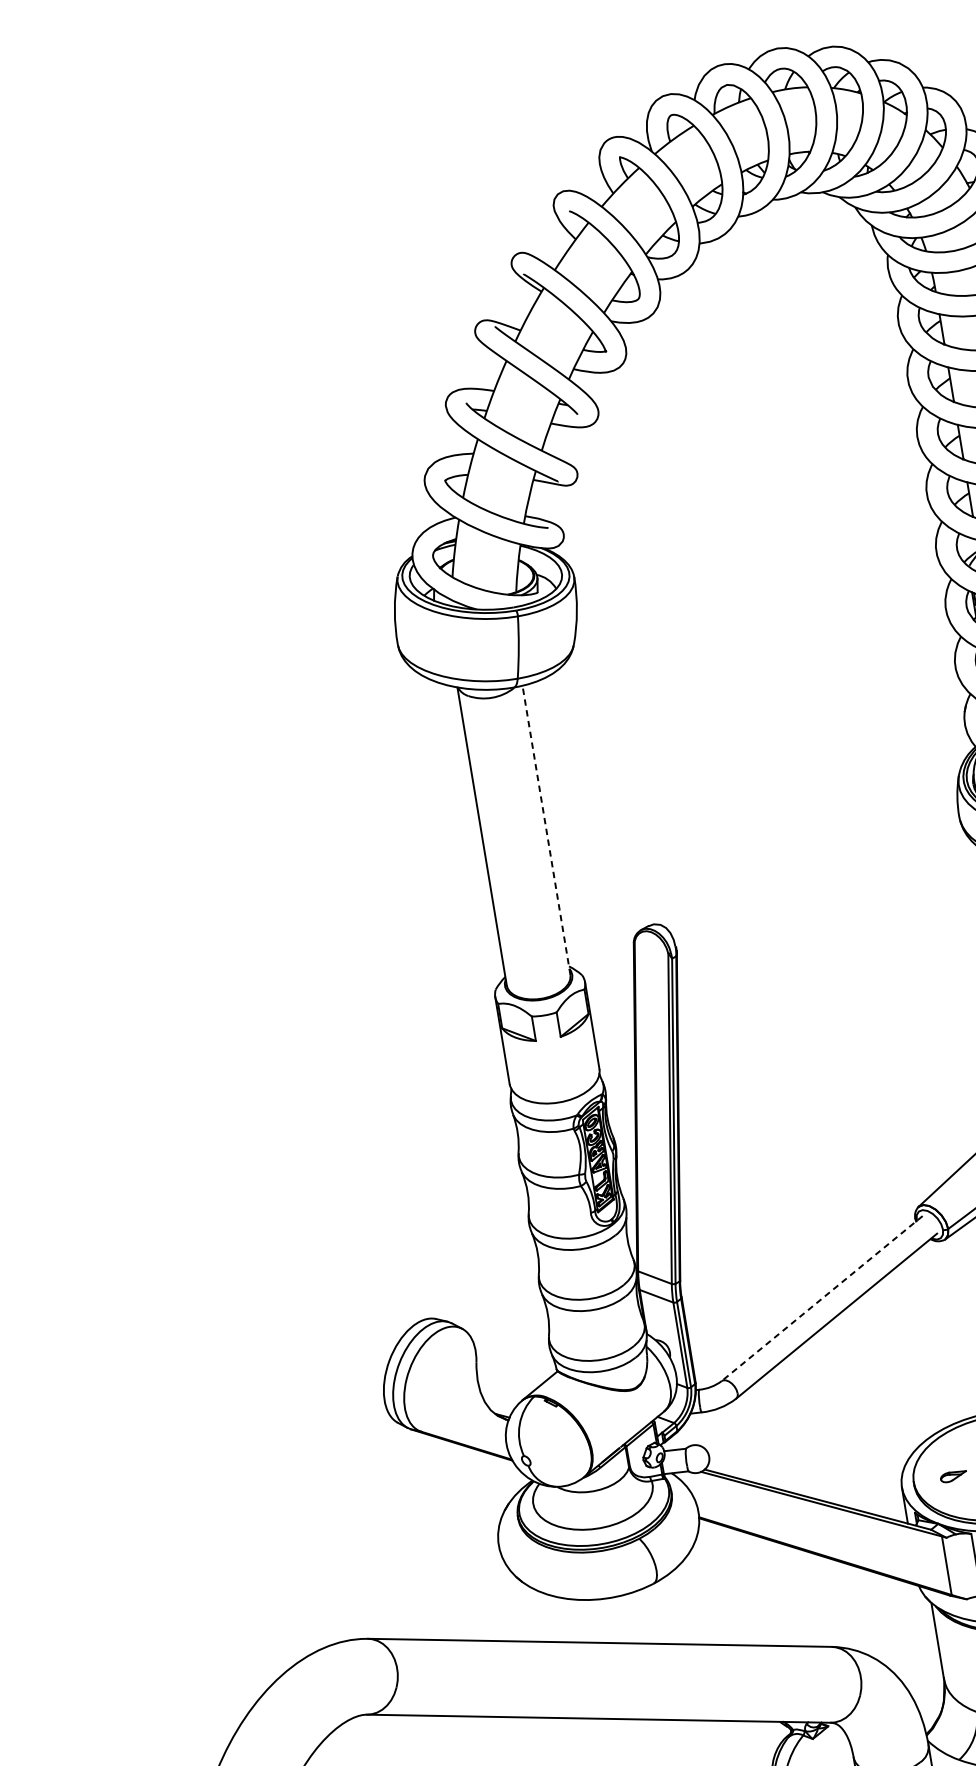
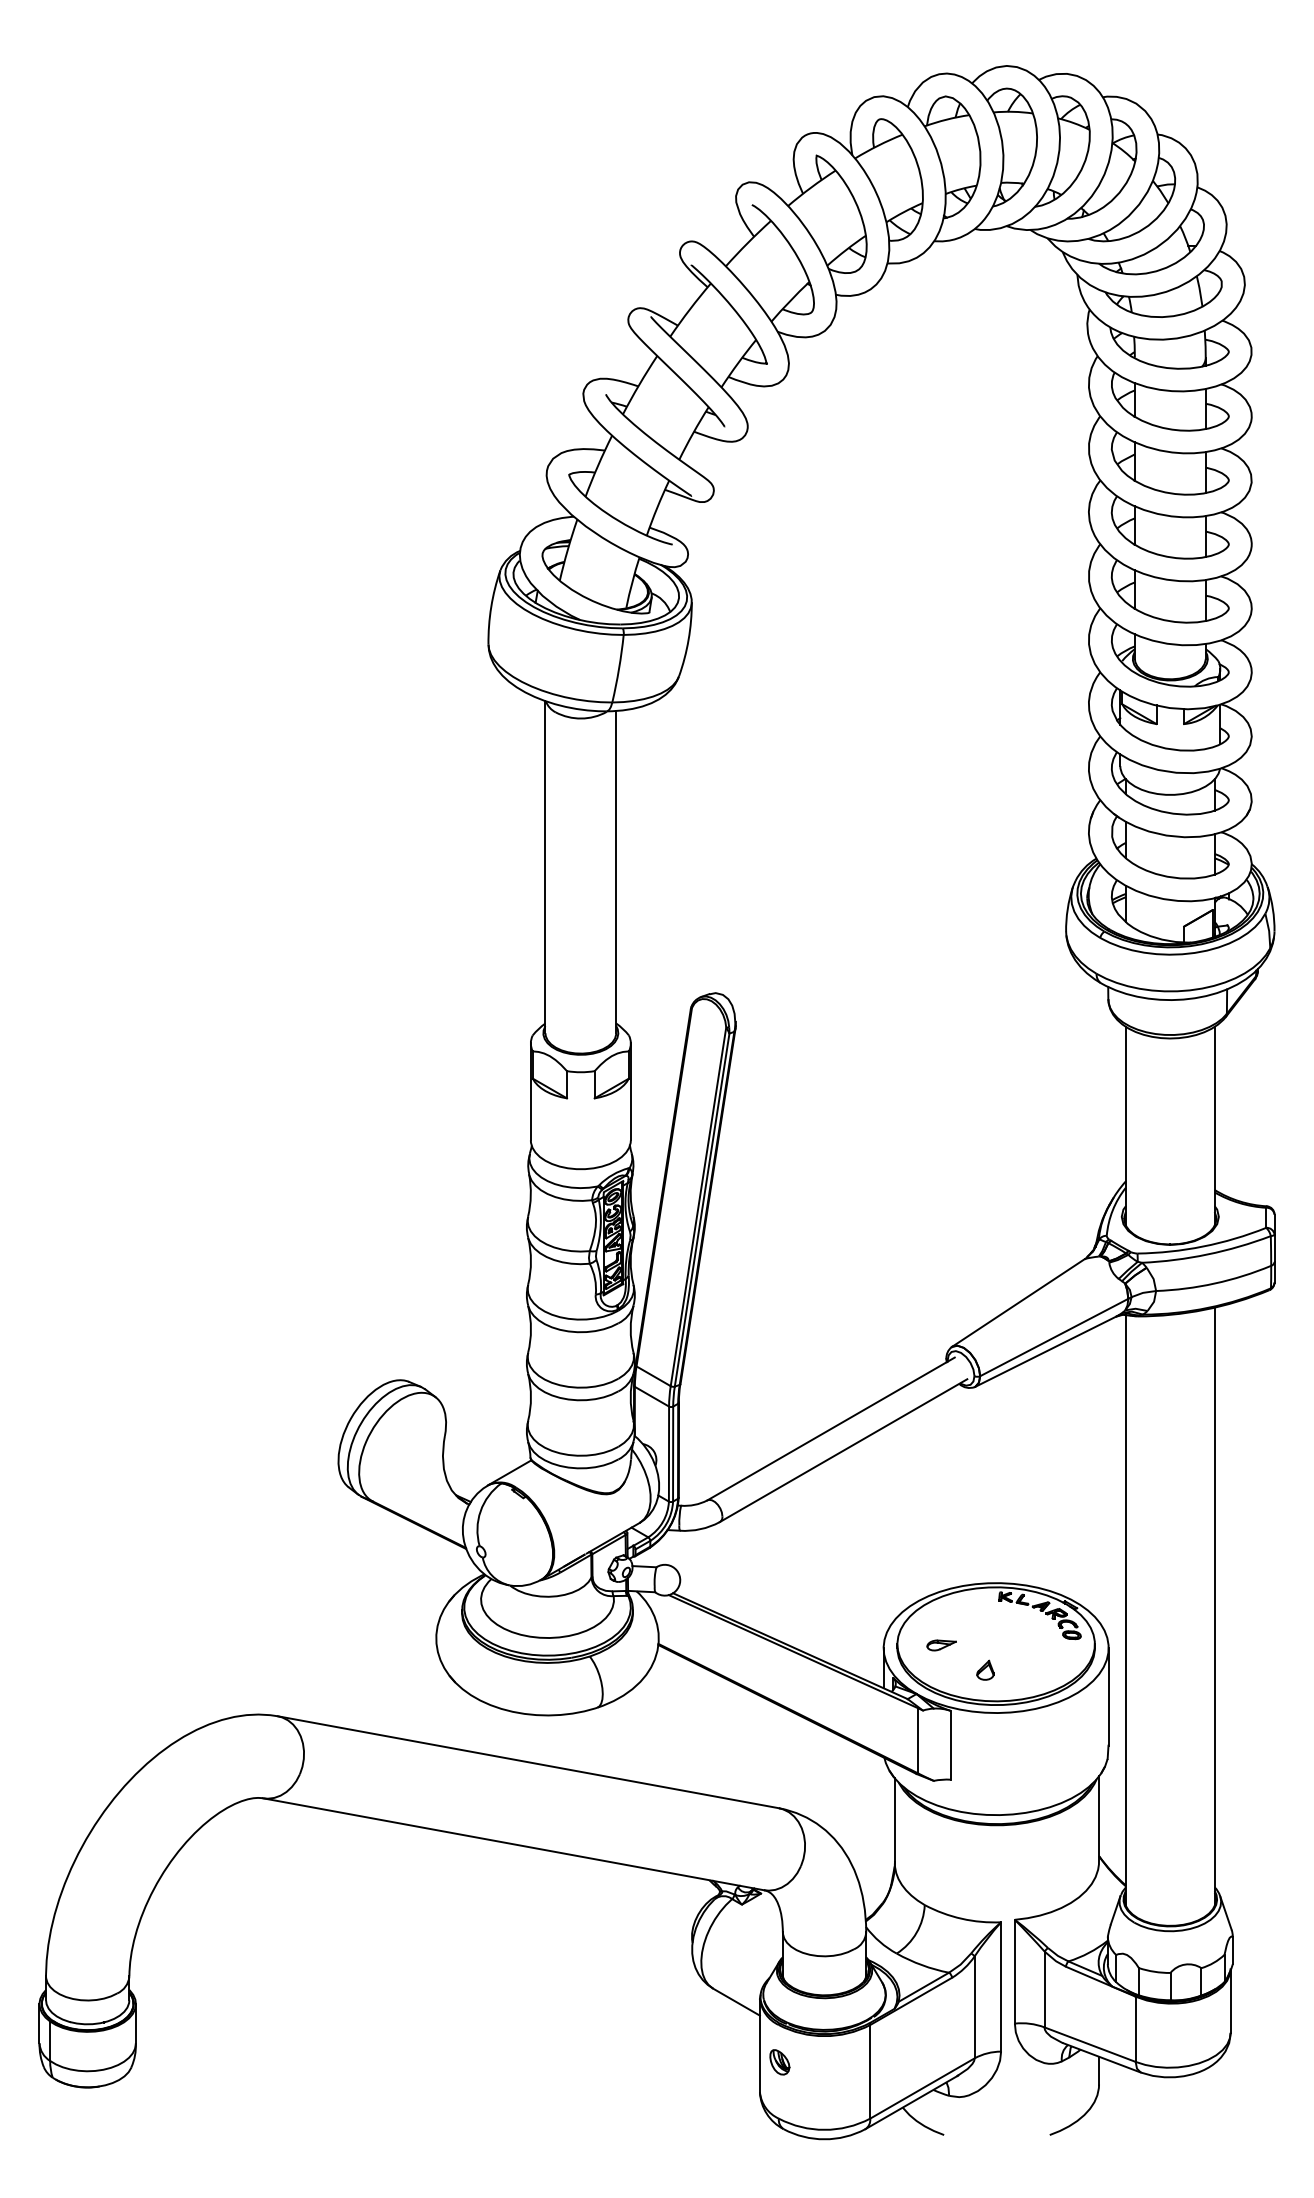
line: (546, 829) -> (616, 871), dashed -> solid
line: (822, 1298) -> (831, 1429), dashed -> solid

